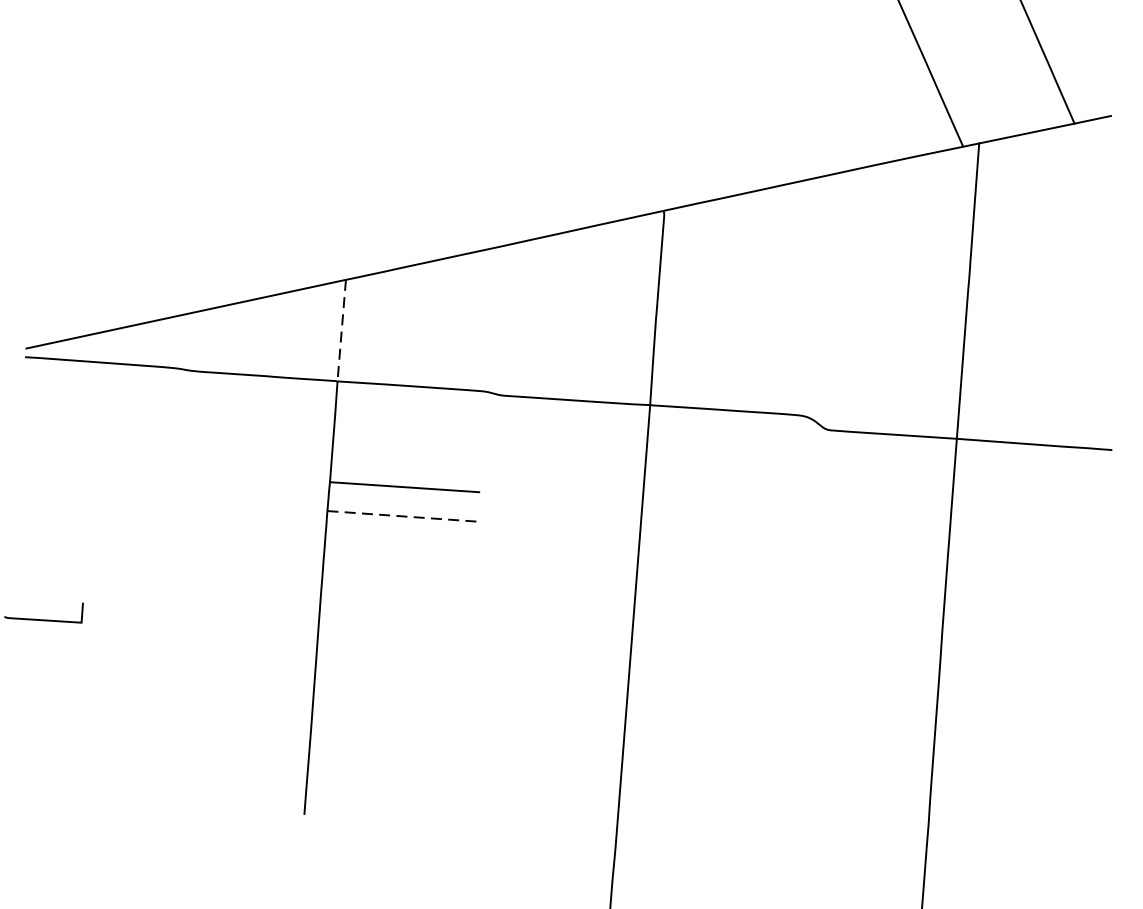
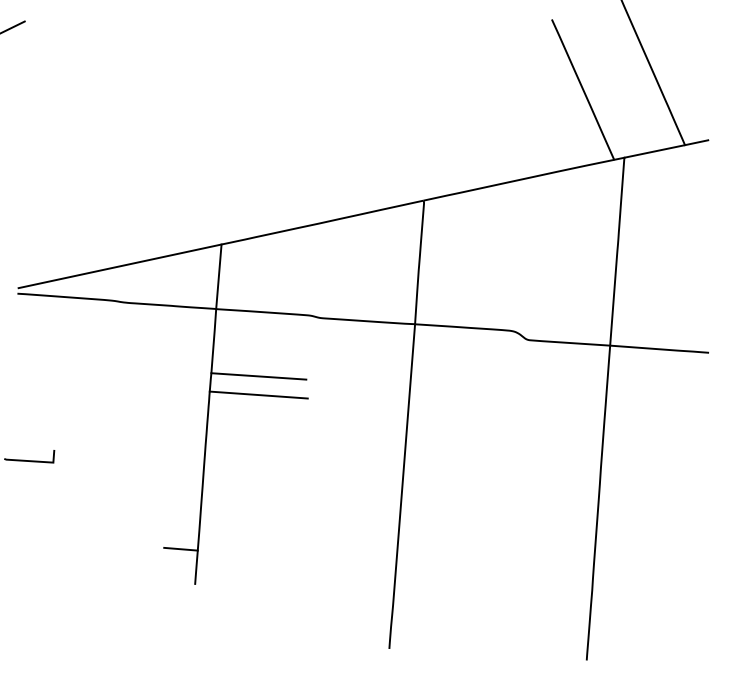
line: (341, 331) -> (218, 277), dashed -> solid
line: (405, 517) -> (259, 395), dashed -> solid
line: (281, 757) -> (180, 548), added

